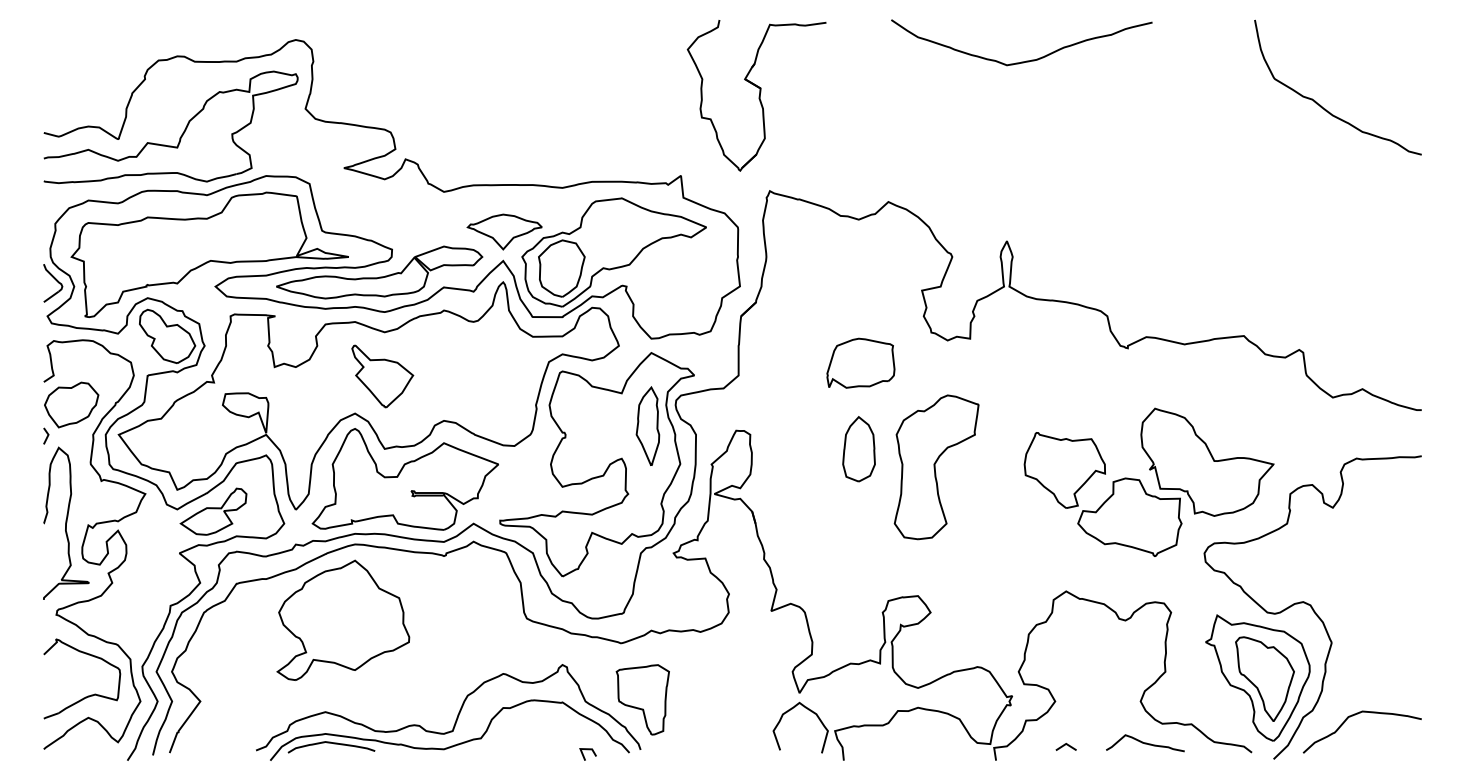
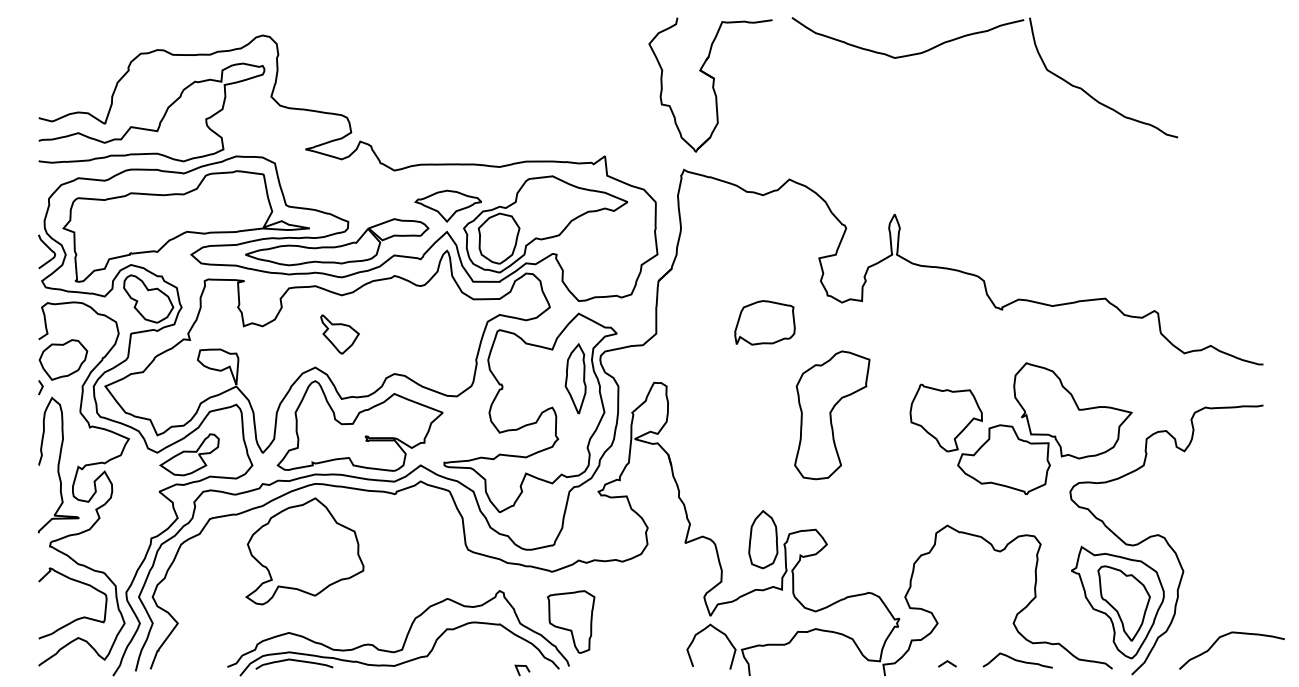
part: (756, 95) -> (710, 84), moved
curve: (1320, 104) -> (1088, 92), moved
part: (382, 376) -> (339, 334), size x0.7
part: (858, 449) -> (762, 539), moved
curve: (1355, 715) -> (1225, 635), moved

